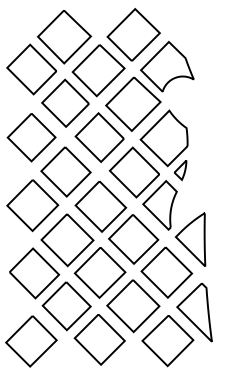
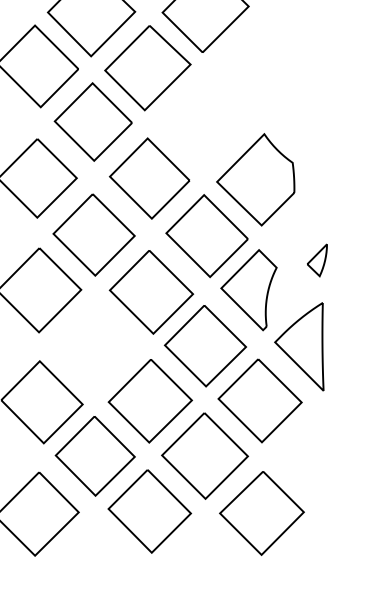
part: (149, 86) -> (231, 94), removed
part: (180, 170) -> (317, 260), moved
part: (67, 240) -> (96, 348), removed
part: (194, 312) -> (305, 466), removed

